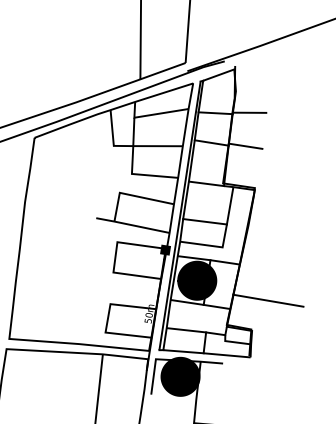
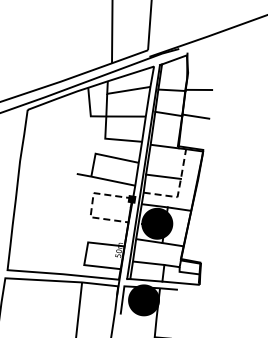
line: (223, 237) -> (178, 189), solid -> dashed
line: (115, 256) -> (92, 204), solid -> dashed
line: (267, 300) -> (213, 239), removed

